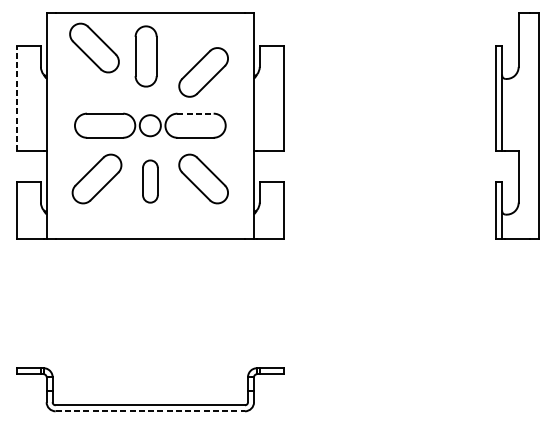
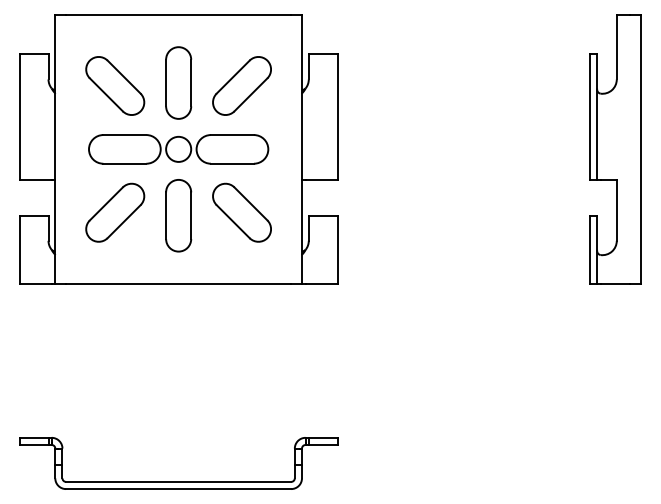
part: (94, 47) -> (115, 85), moved
part: (146, 56) -> (178, 82), moved
line: (16, 98) -> (19, 117), dashed -> solid
line: (195, 114) -> (232, 135), dashed -> solid
part: (150, 181) -> (178, 215), size x1.43
line: (150, 411) -> (178, 489), dashed -> solid

